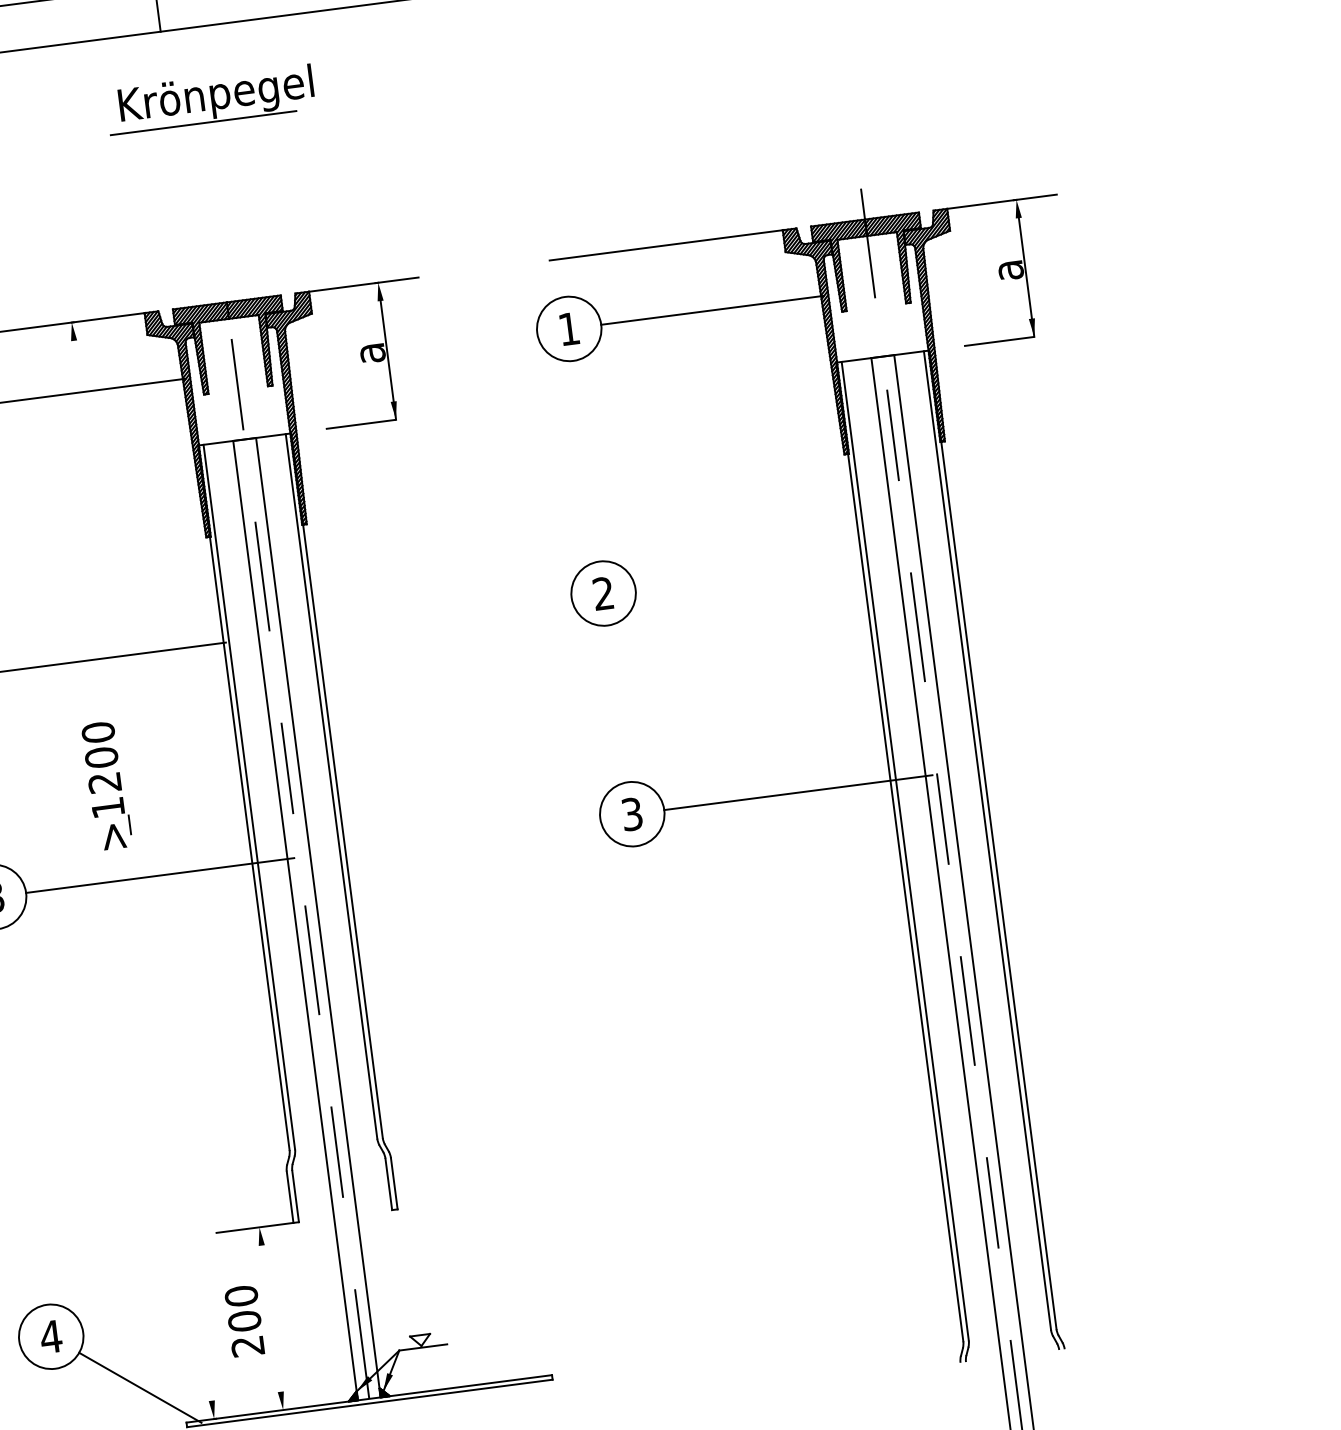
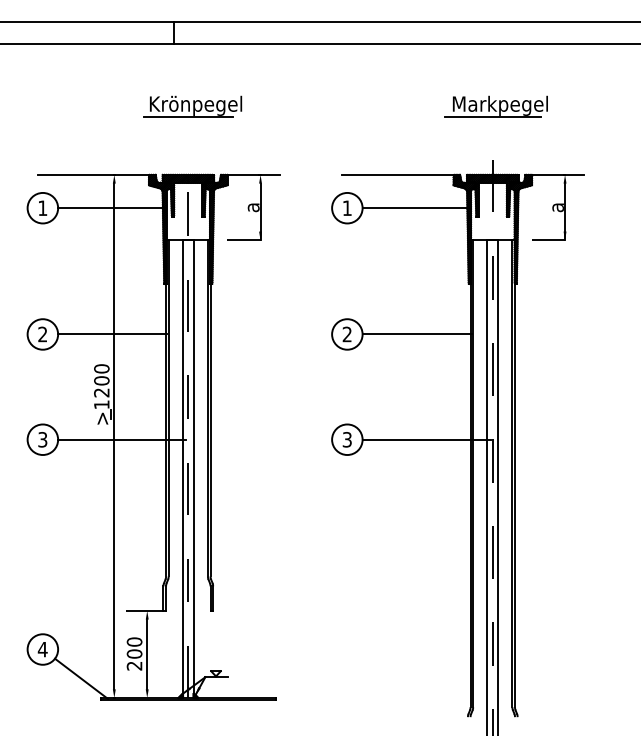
part: (852, 75) -> (495, 106), added
part: (209, 99) -> (192, 106), moved
line: (748, 574) -> (416, 334), added
line: (143, 870) -> (114, 436), added
line: (271, 1318) -> (147, 654), added

